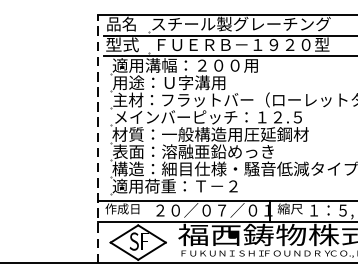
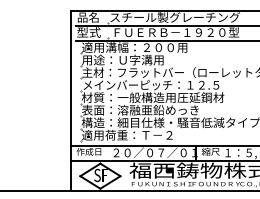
line: (97, 138) -> (70, 100), dashed -> solid

